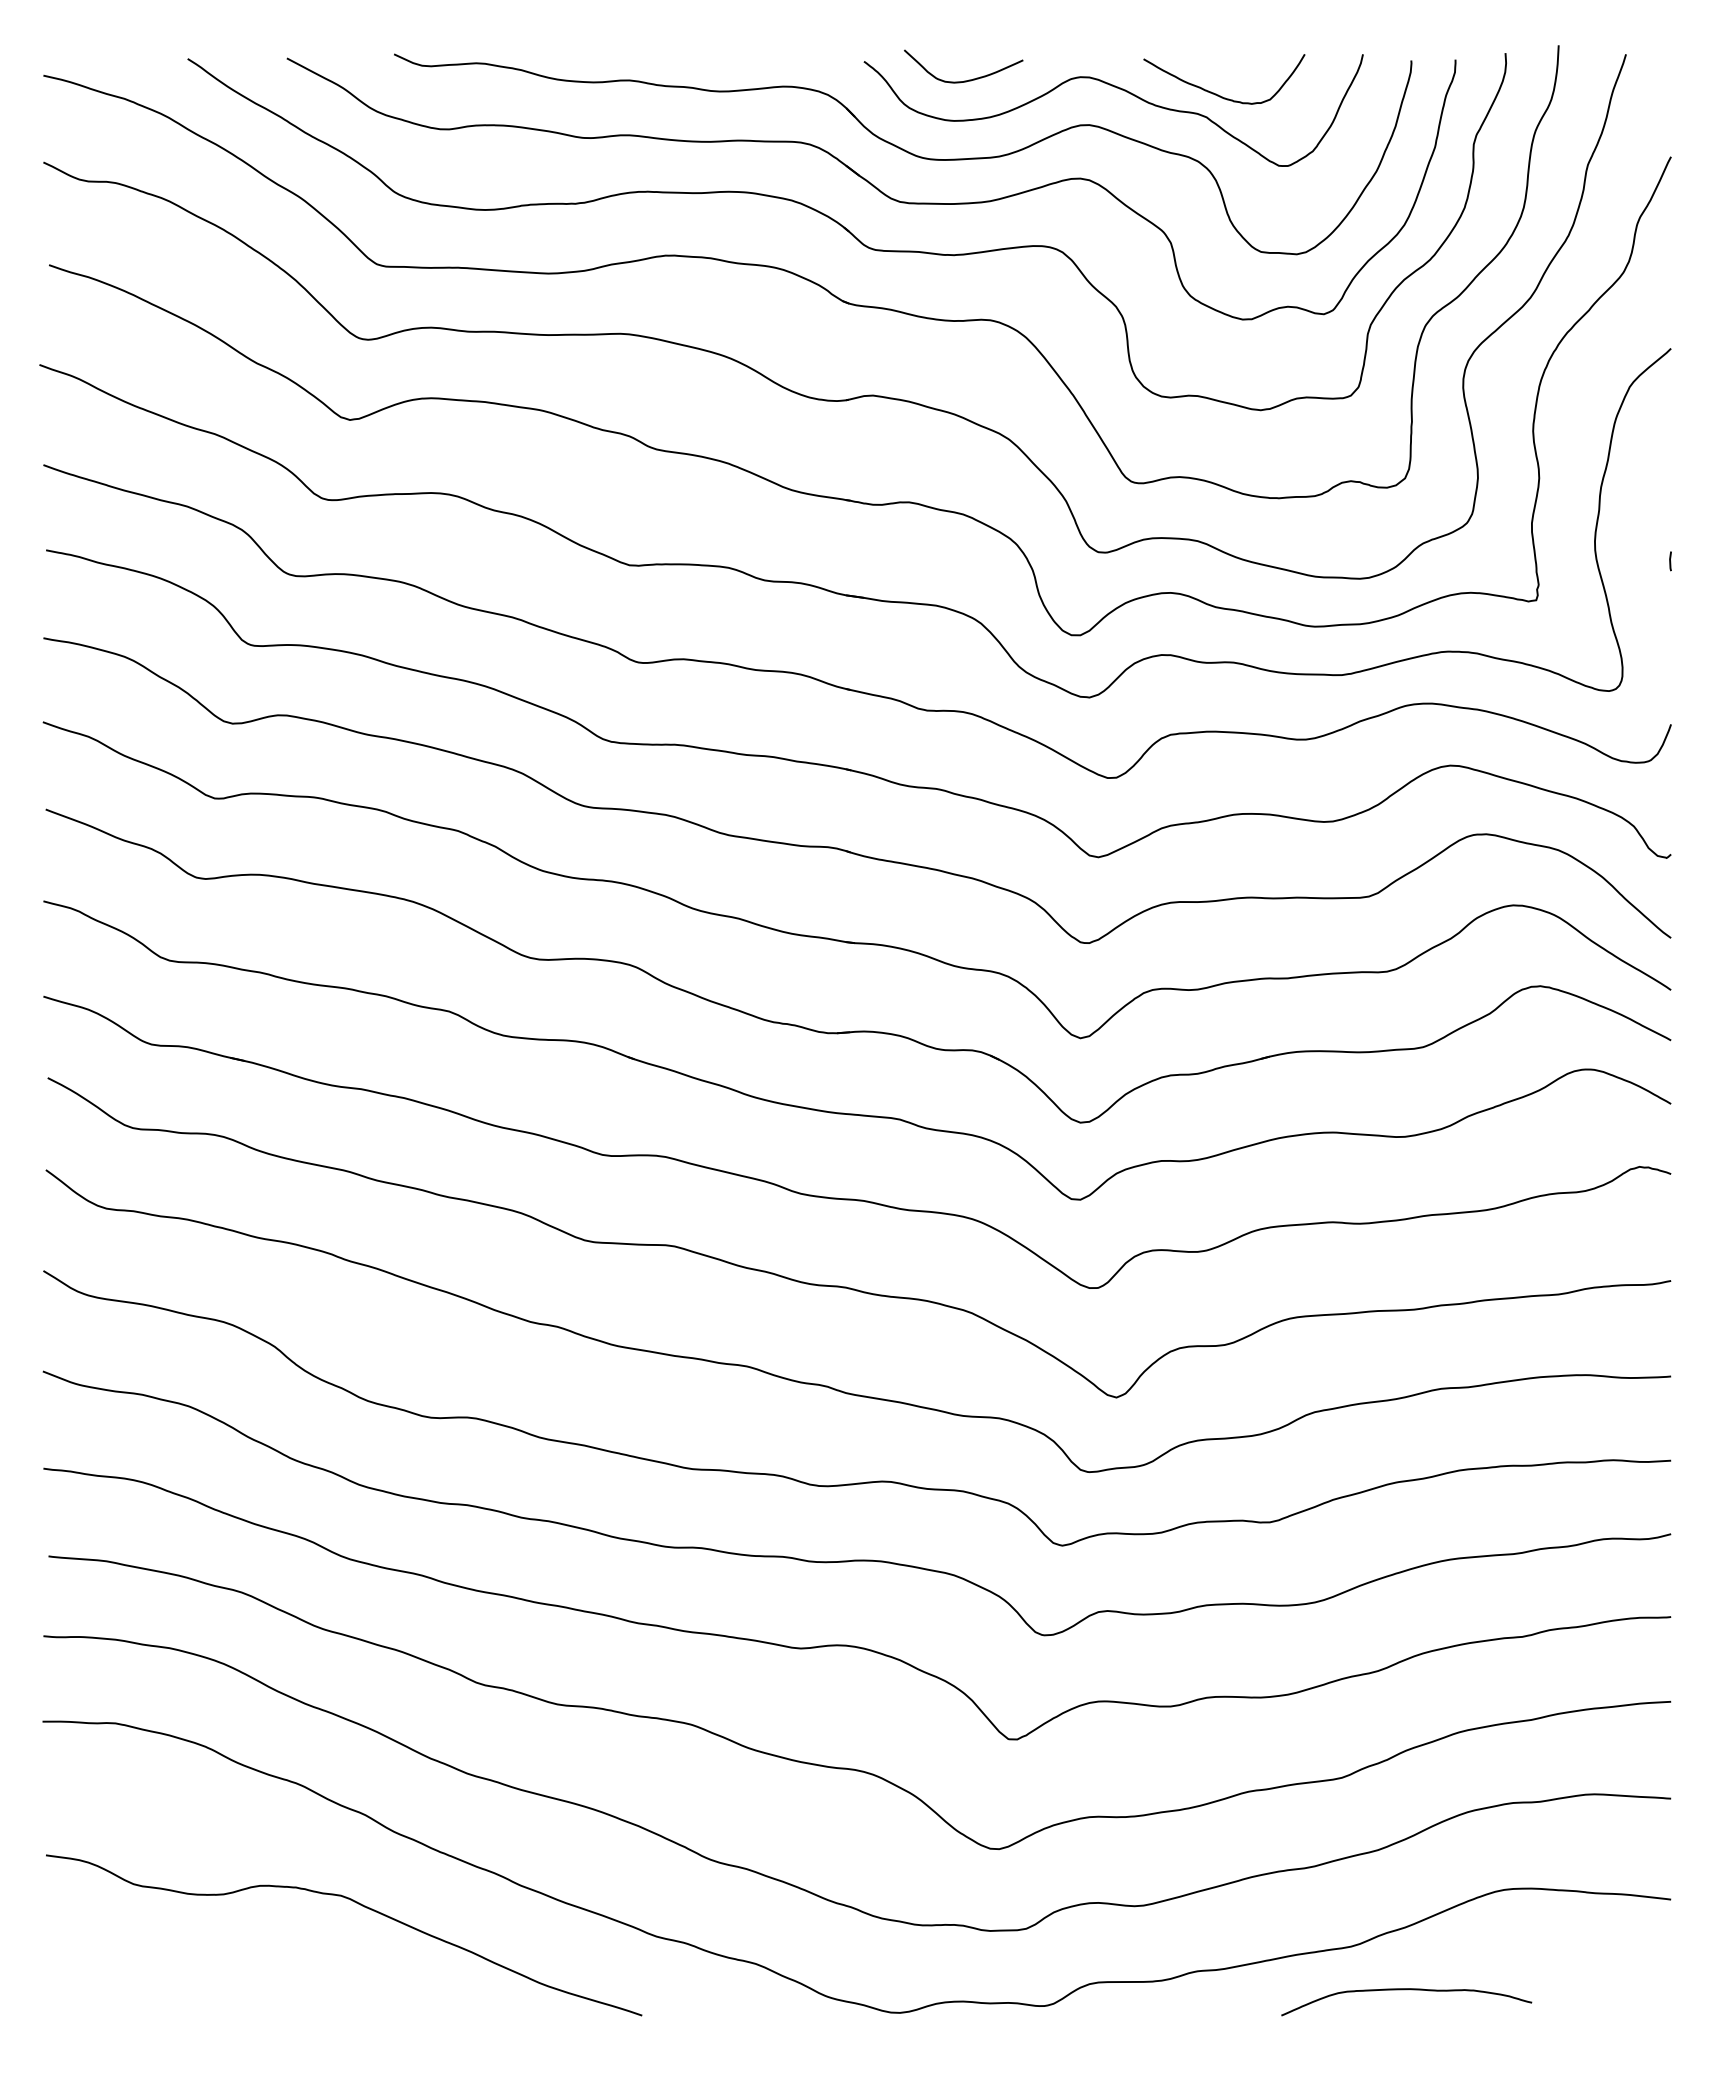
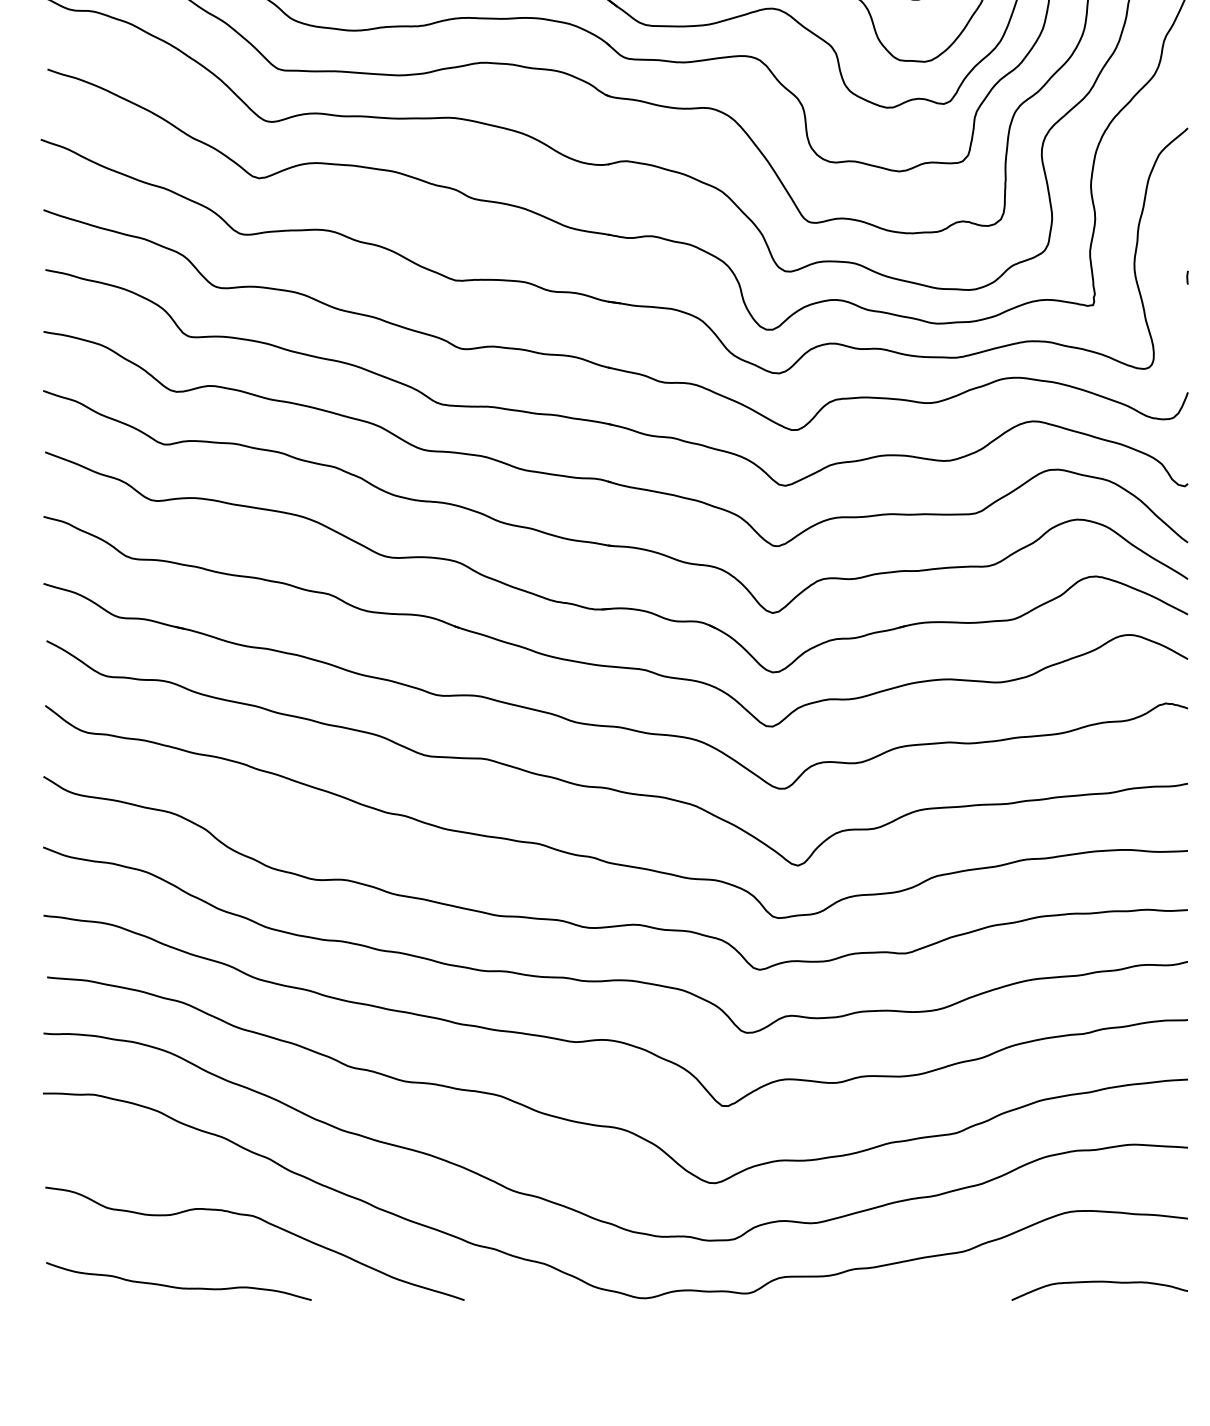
curve: (1406, 1990) -> (1099, 1282), moved
curve: (232, 1996) -> (176, 1286), added

